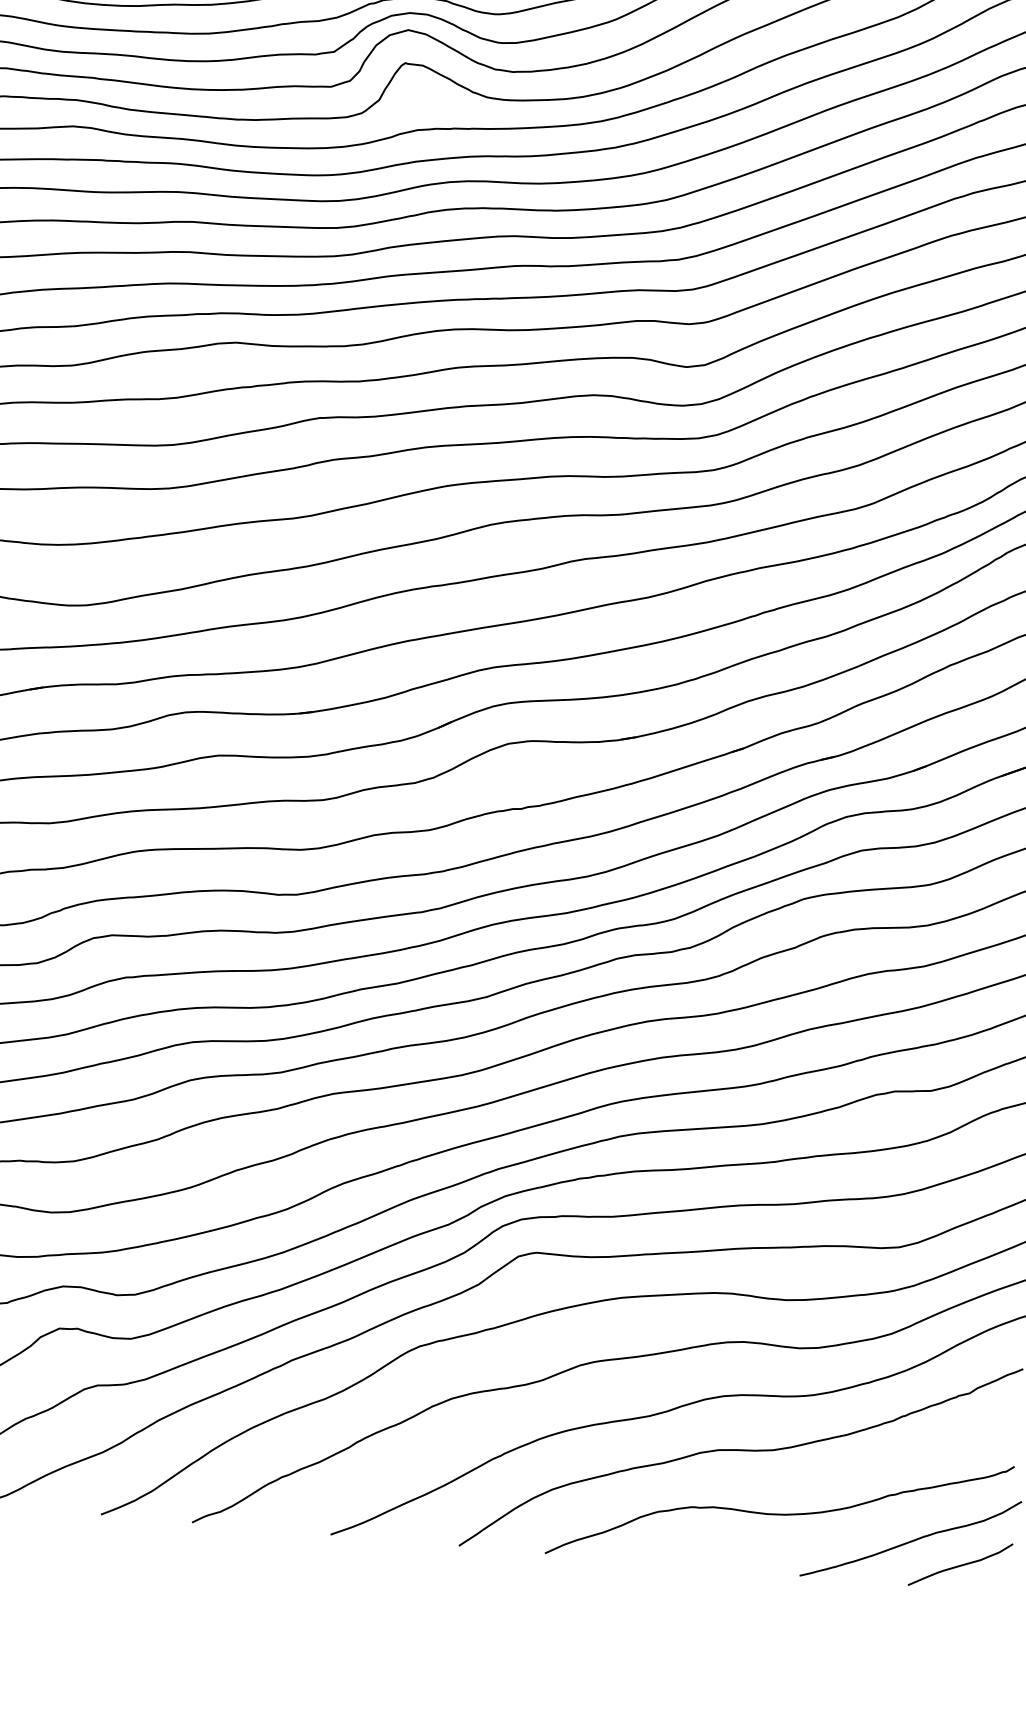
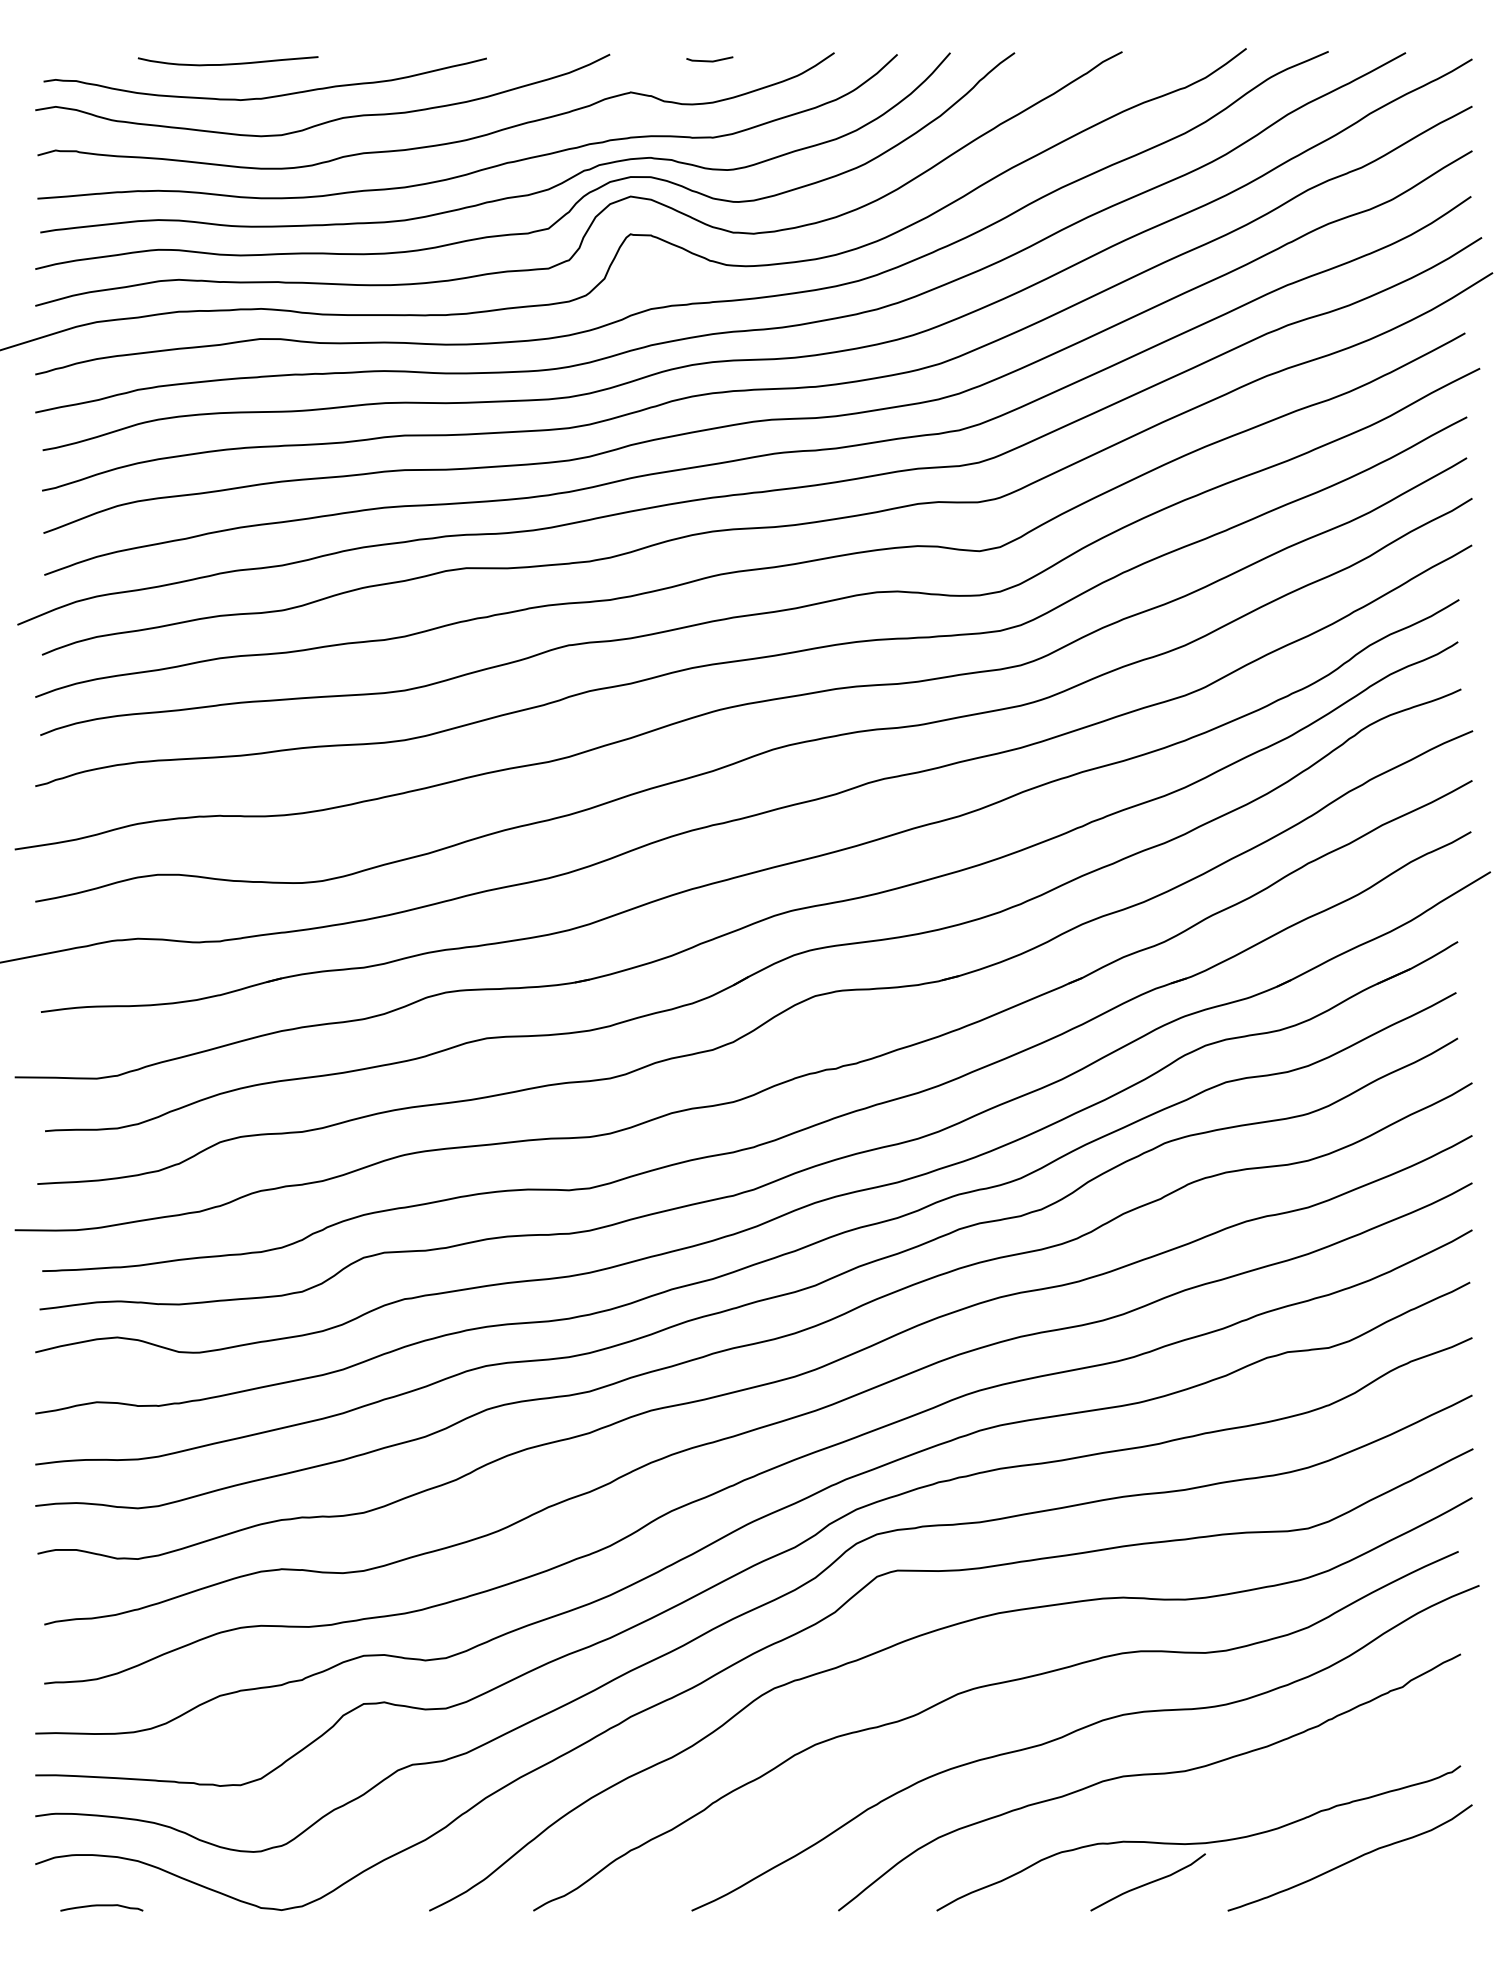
curve: (959, 1564) -> (1147, 1882), moved

